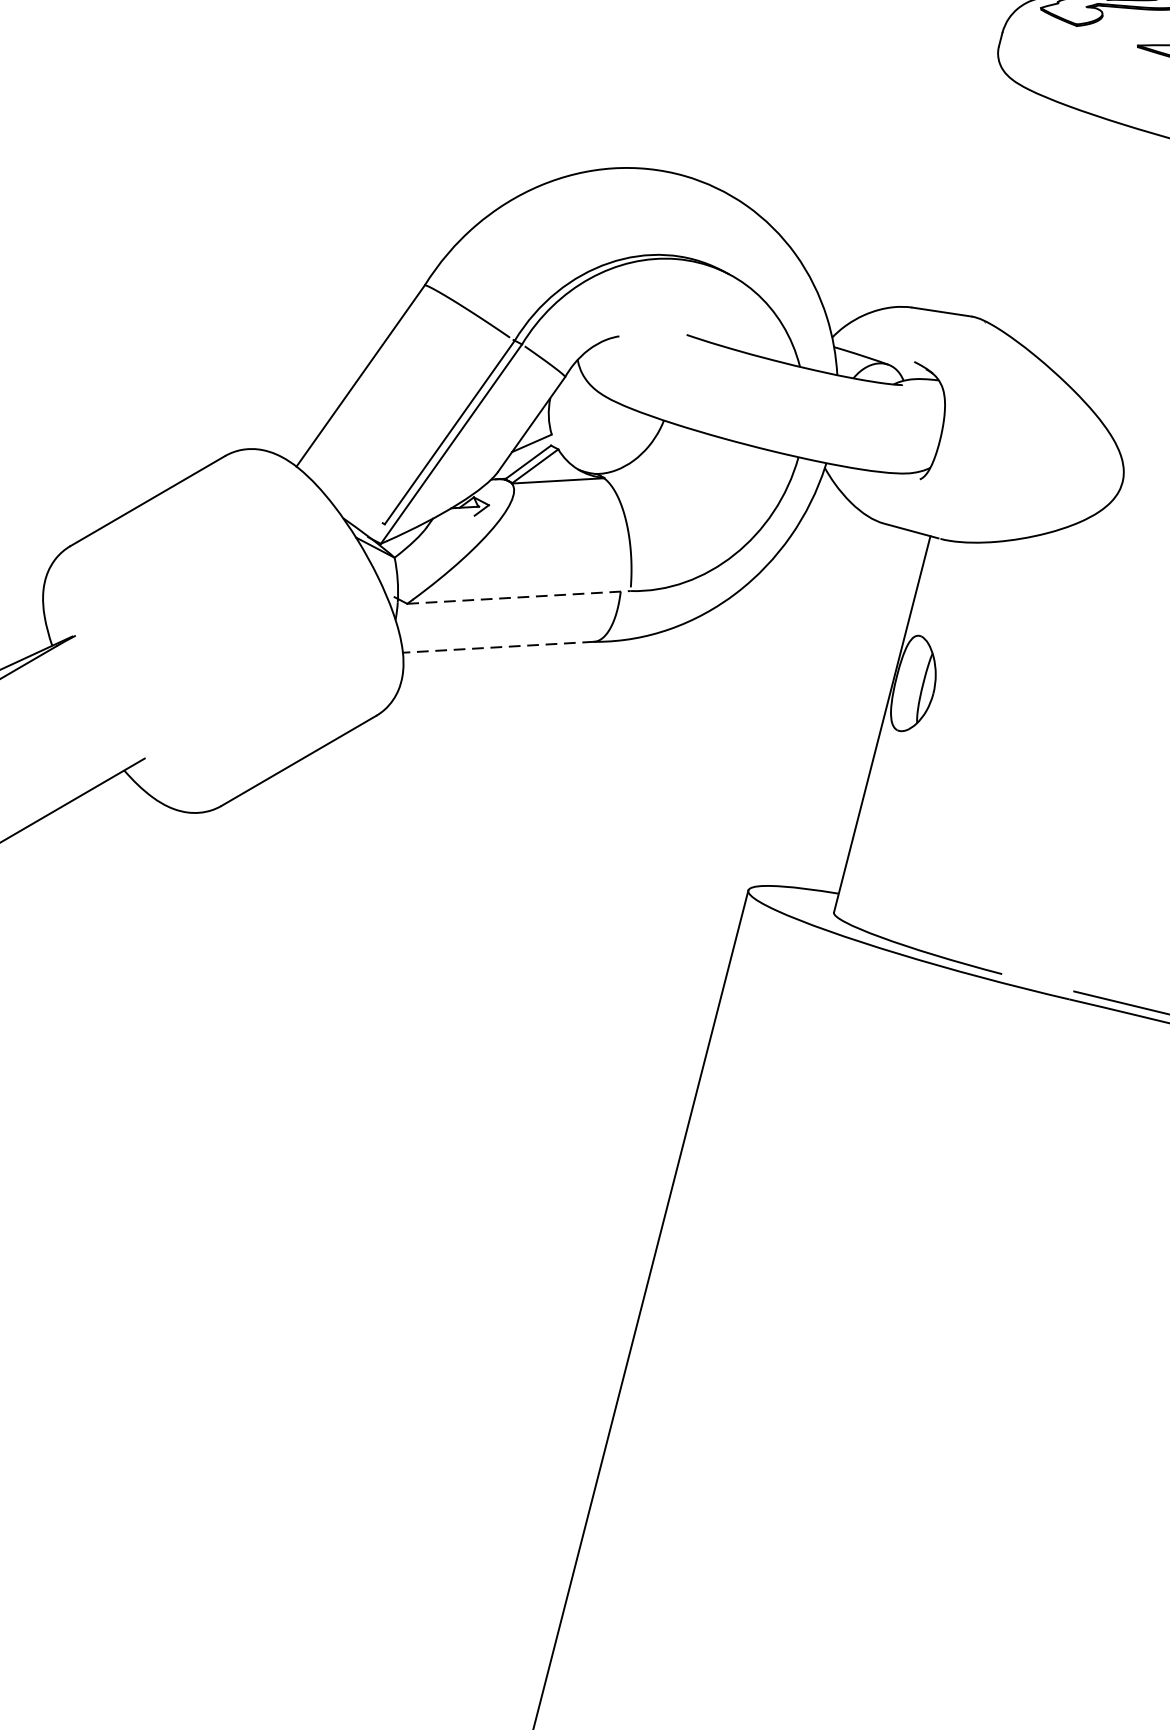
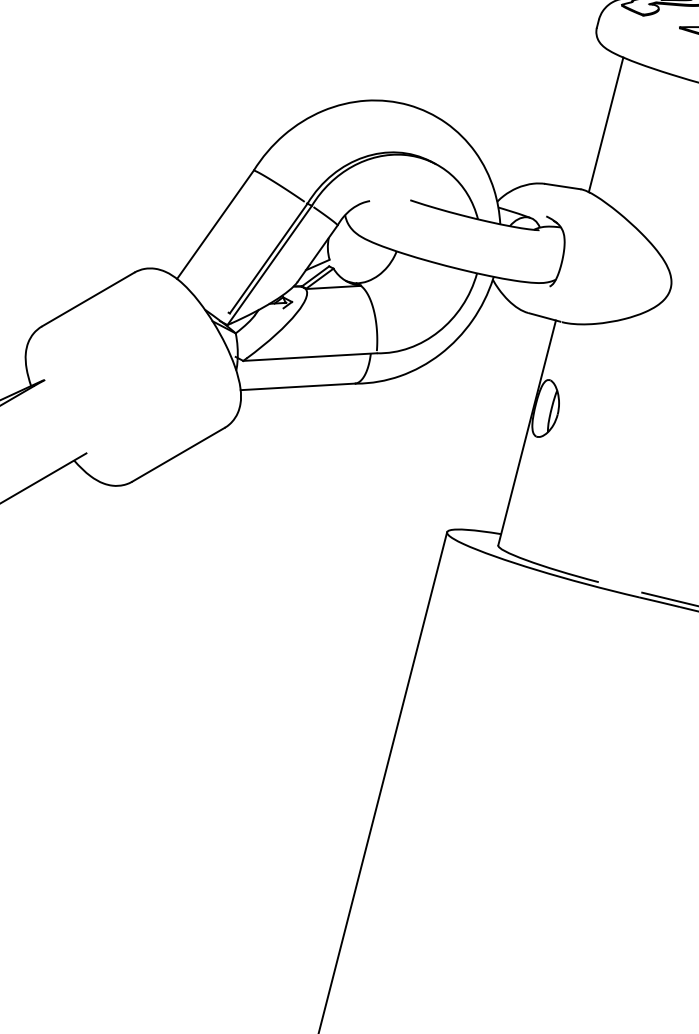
line: (1013, 208) -> (605, 124), added
line: (519, 598) -> (310, 357), dashed -> solid
line: (497, 646) -> (297, 386), dashed -> solid

